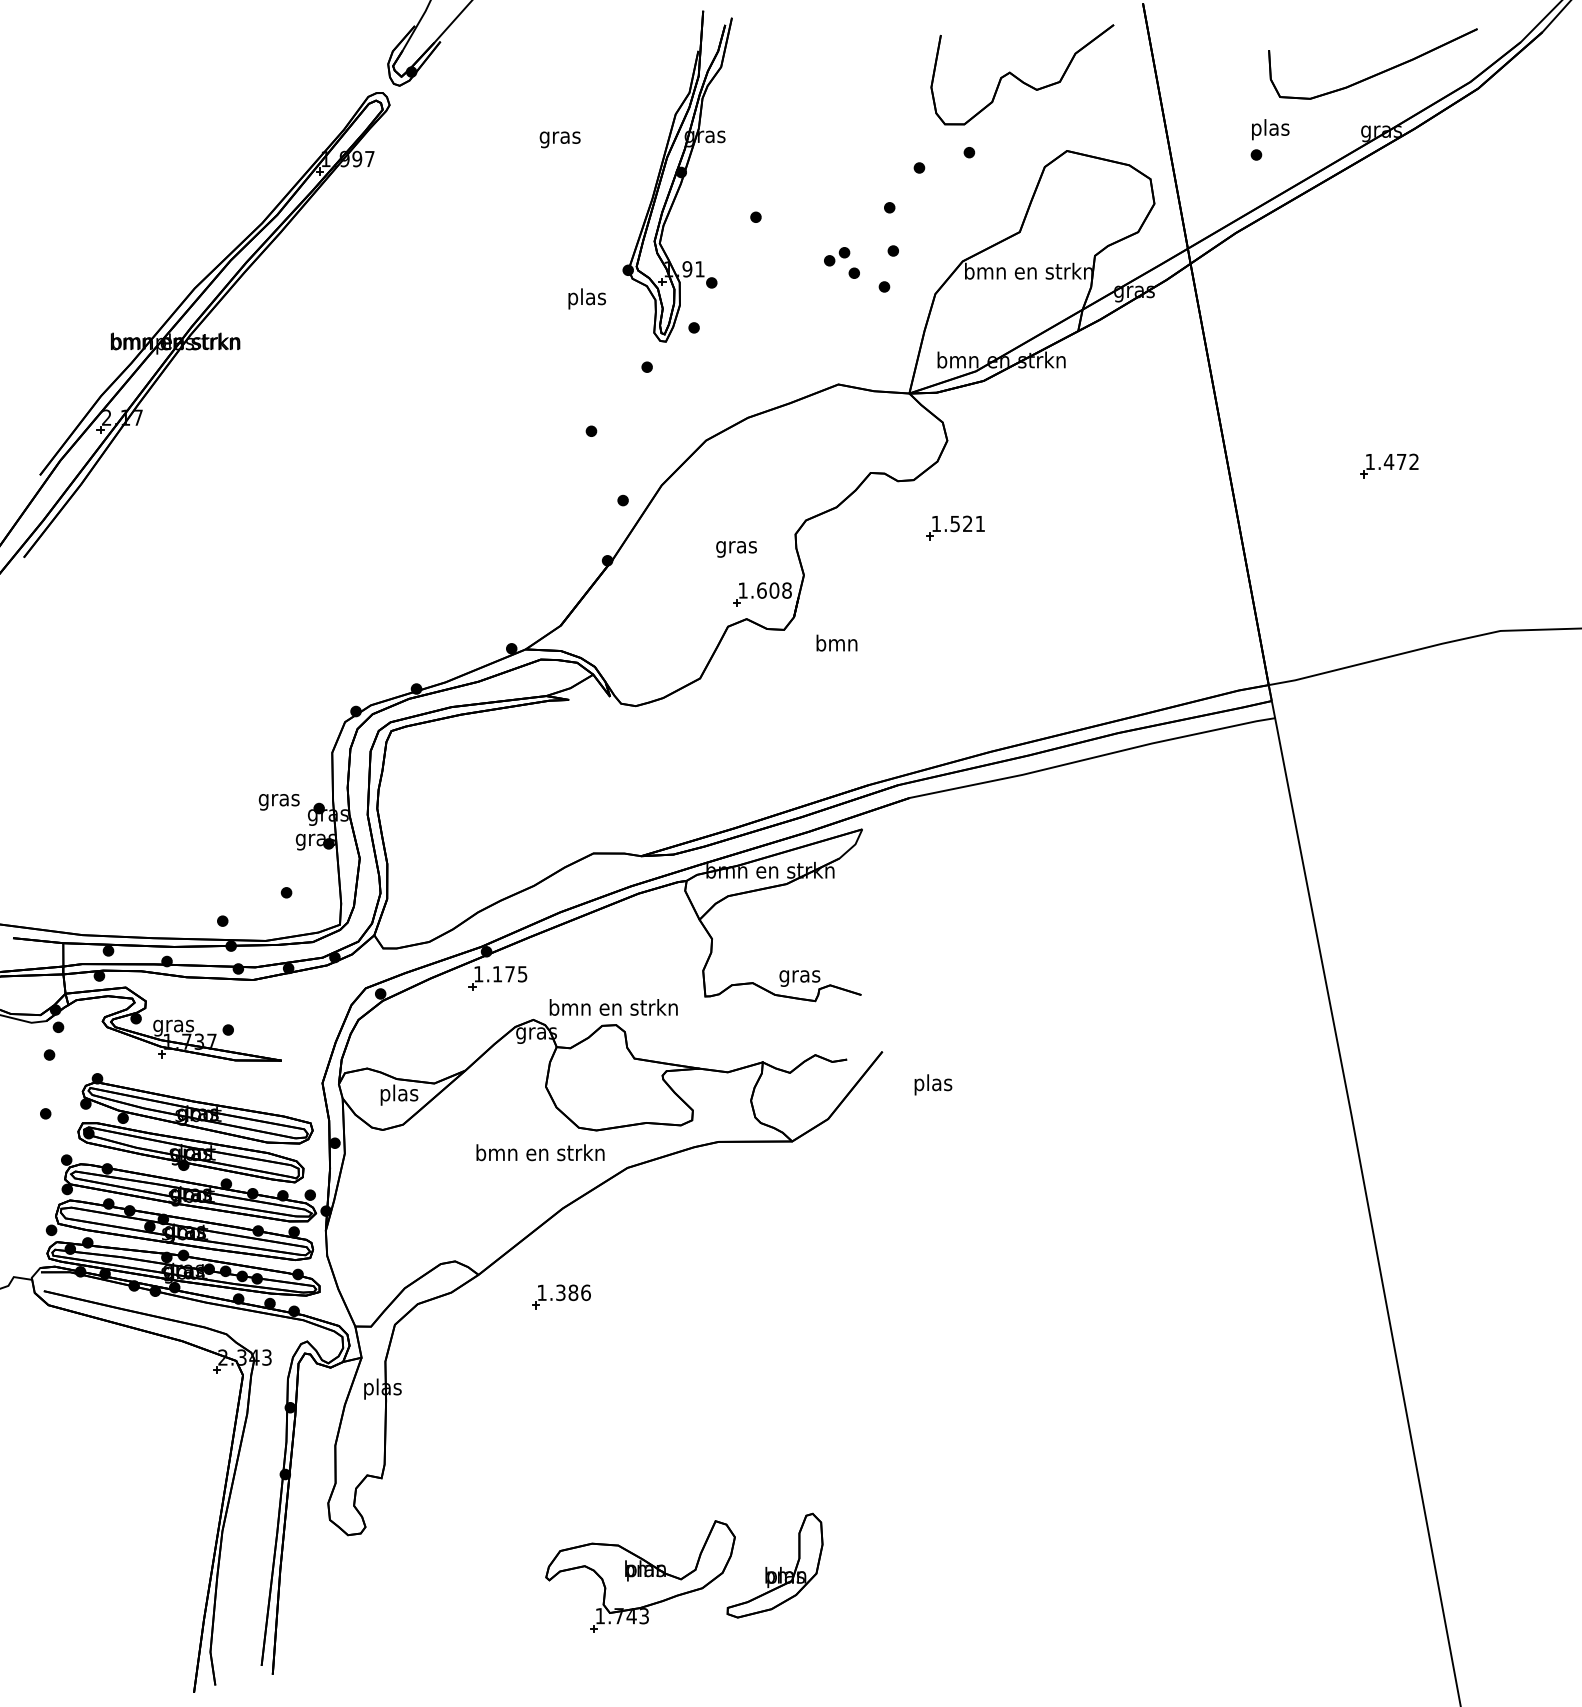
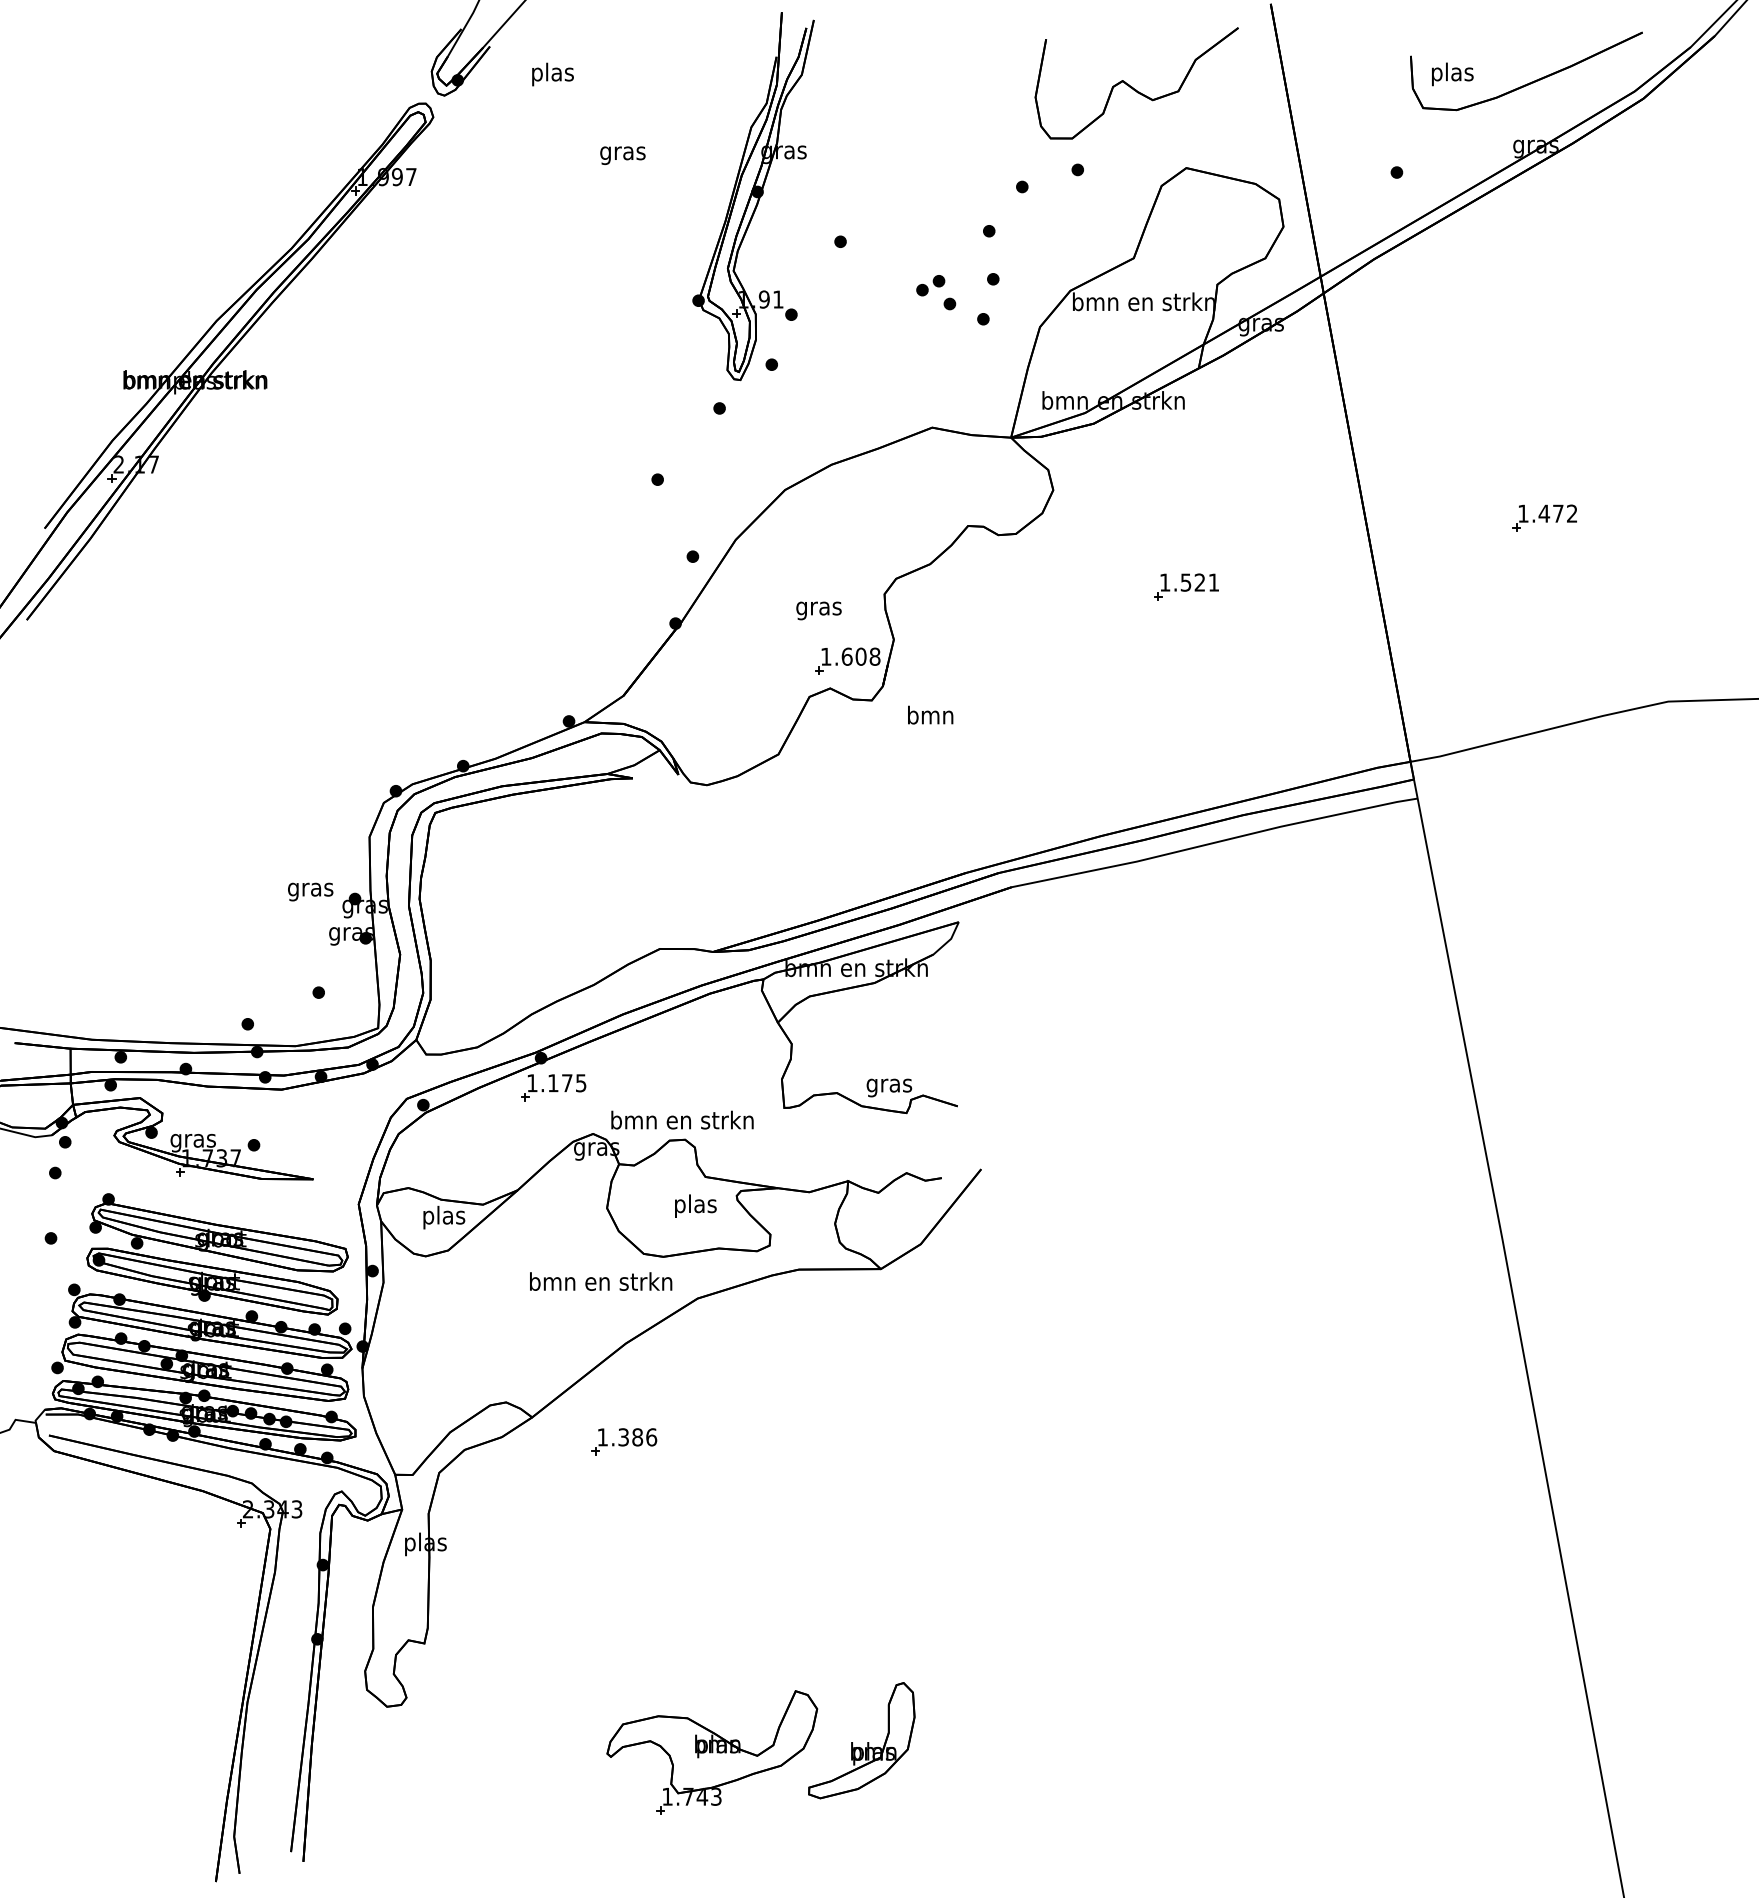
text: (1270, 129) -> (1452, 74), moved
text: (586, 298) -> (552, 74), moved
part: (955, 527) -> (1186, 586), moved
text: (933, 1084) -> (695, 1205), moved

